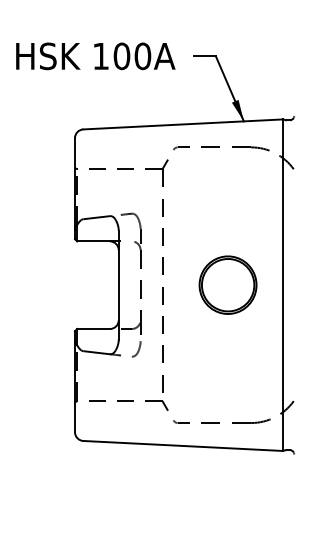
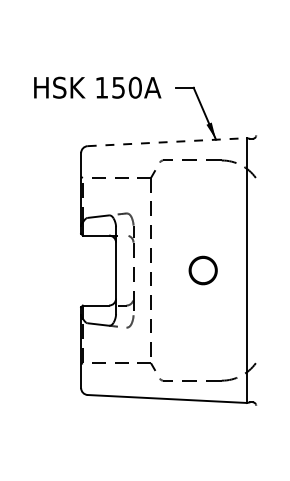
text: (121, 56) -> (118, 87), 100A -> 150A
line: (183, 124) -> (167, 142), solid -> dashed
part: (226, 285) -> (202, 270), size x0.6

